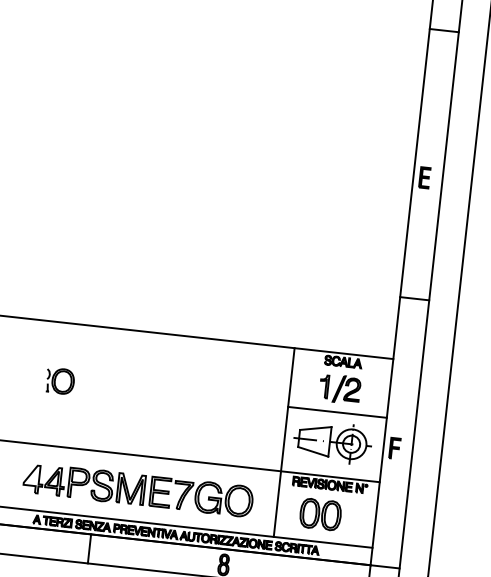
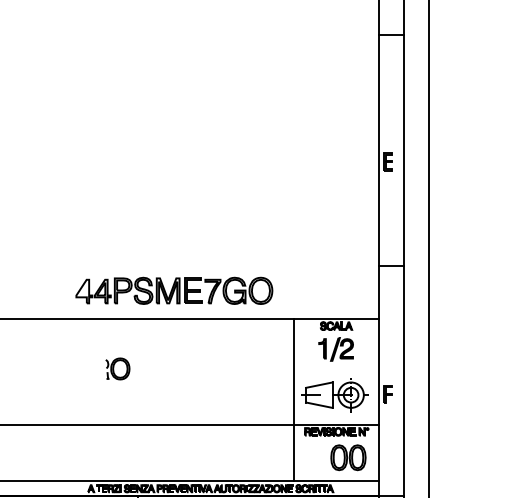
part: (59, 380) -> (117, 368), moved
line: (336, 412) -> (335, 369), removed
part: (138, 489) -> (174, 290), moved
part: (320, 514) -> (348, 457), moved

